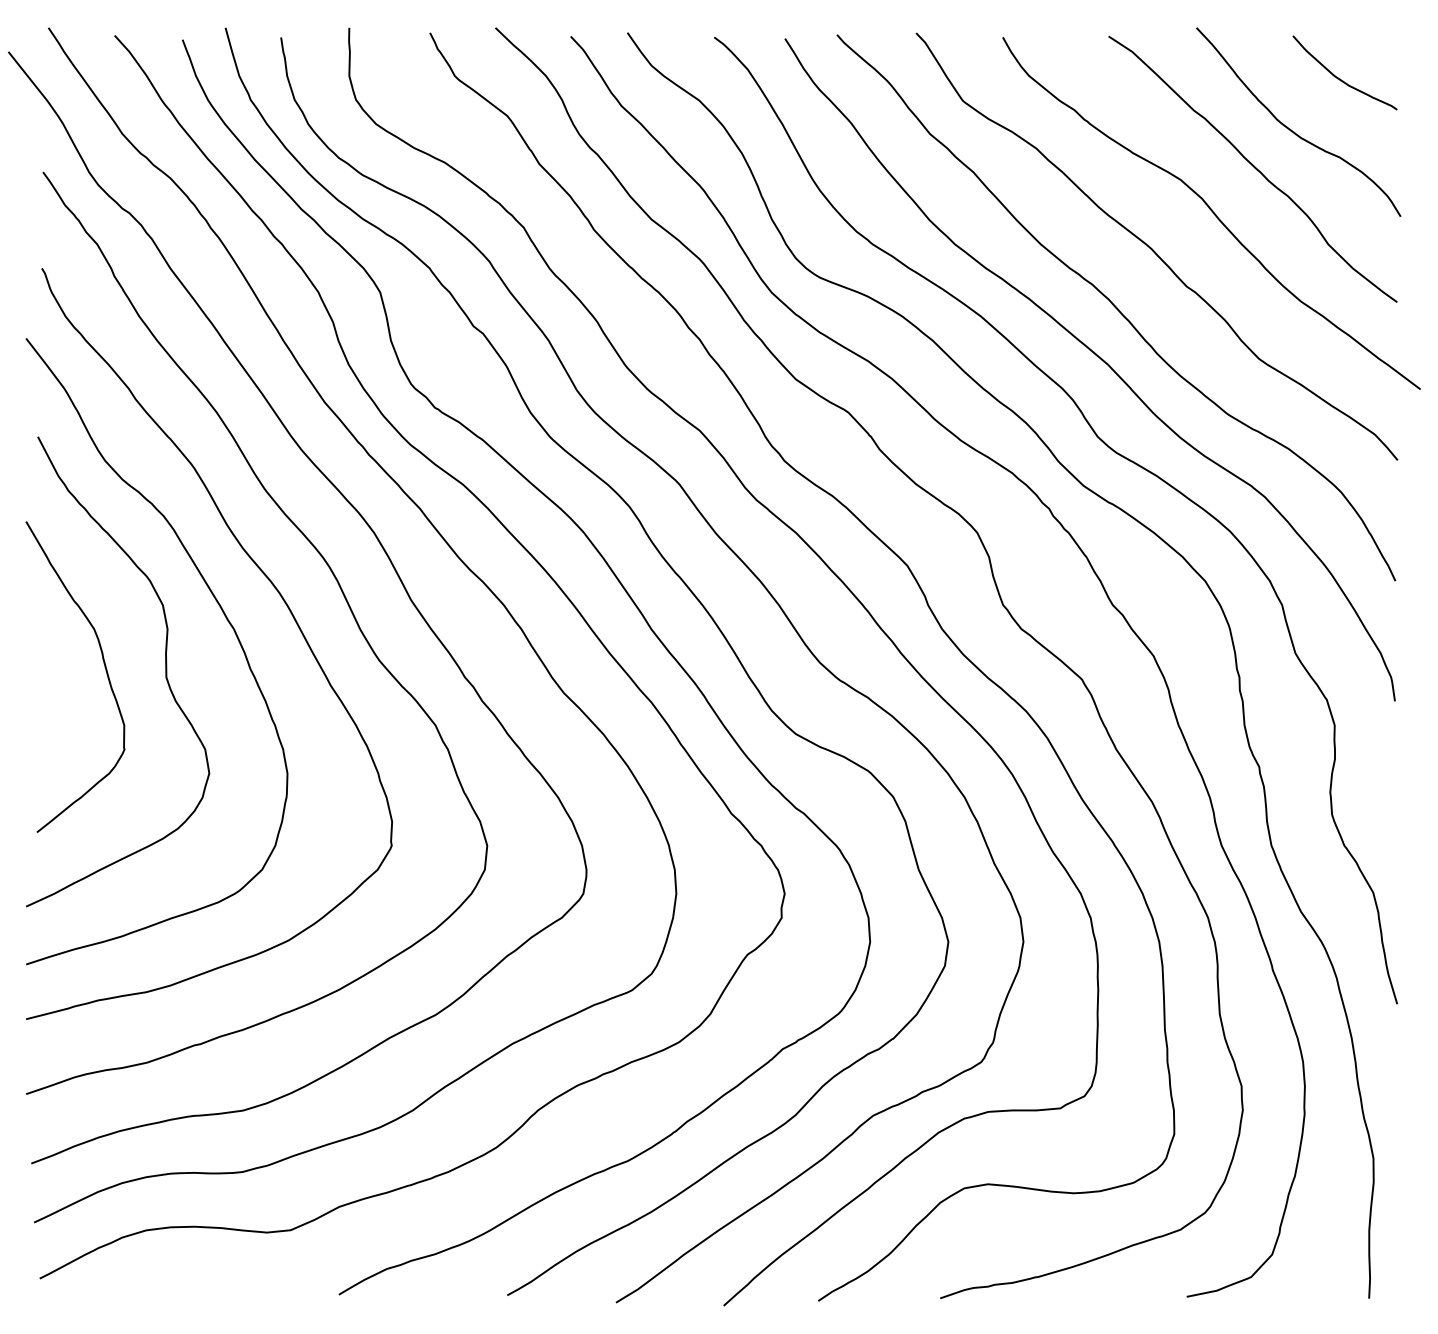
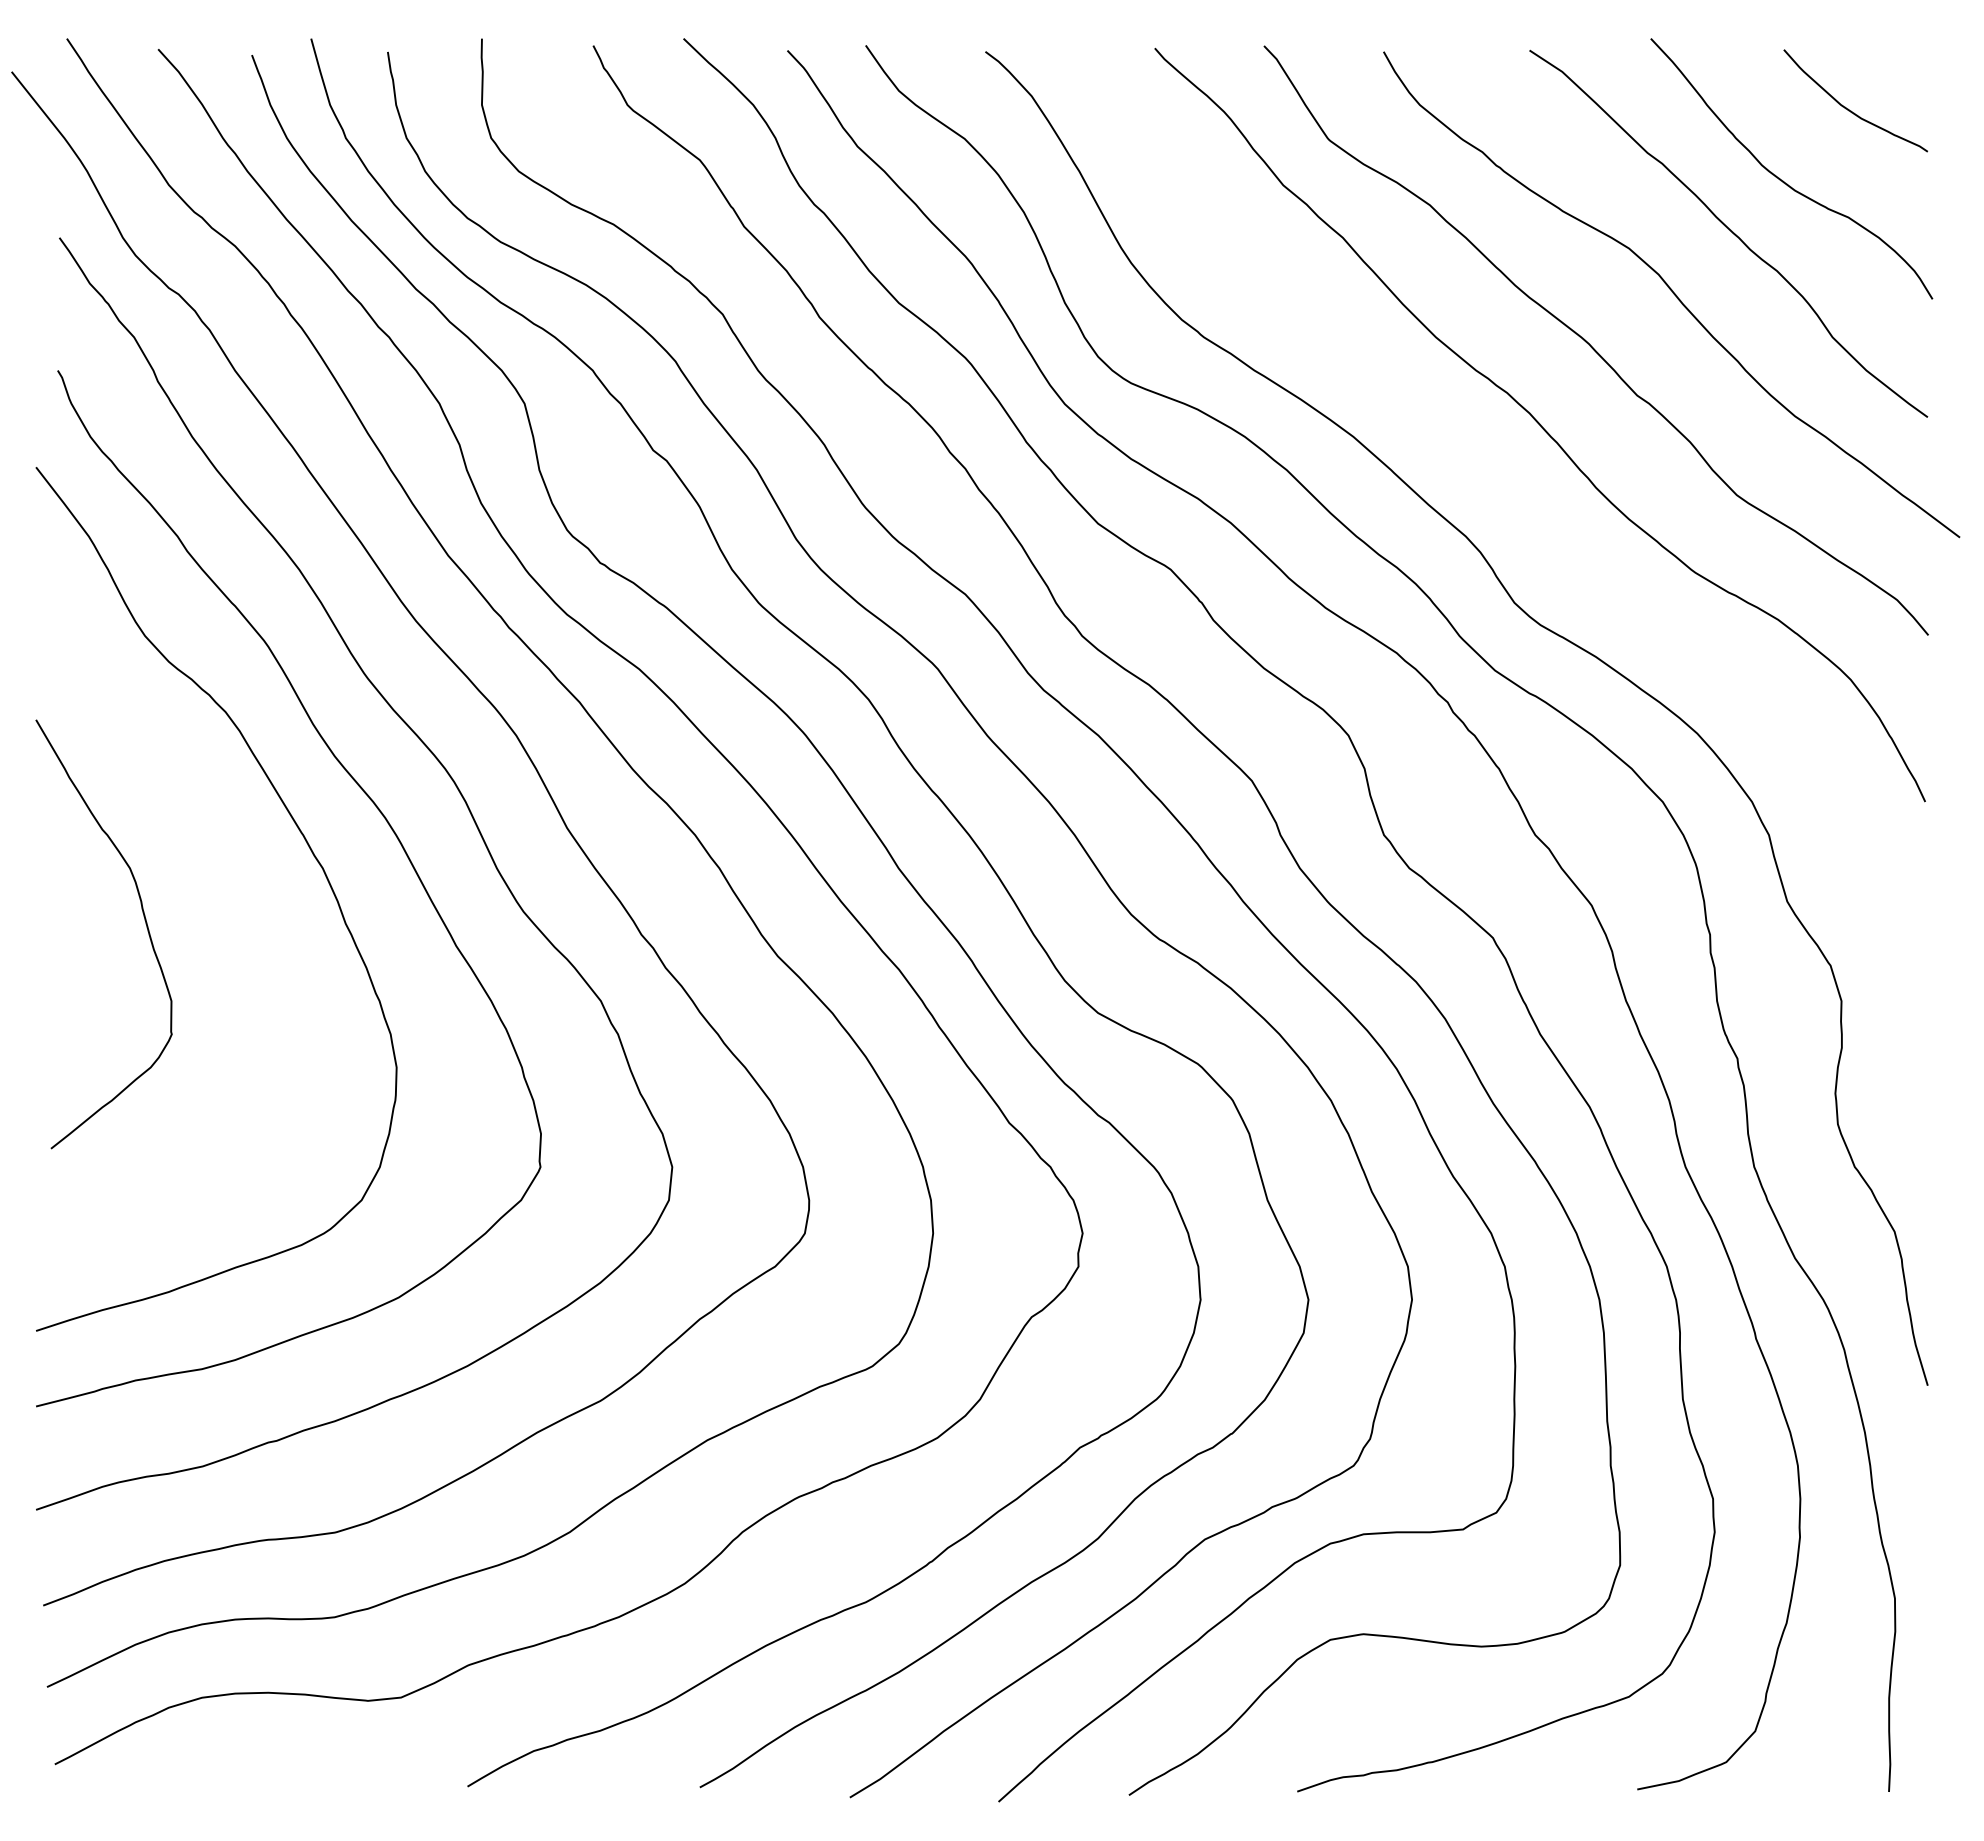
curve: (1099, 358) -> (1517, 495), removed
curve: (165, 671) -> (228, 926), removed

